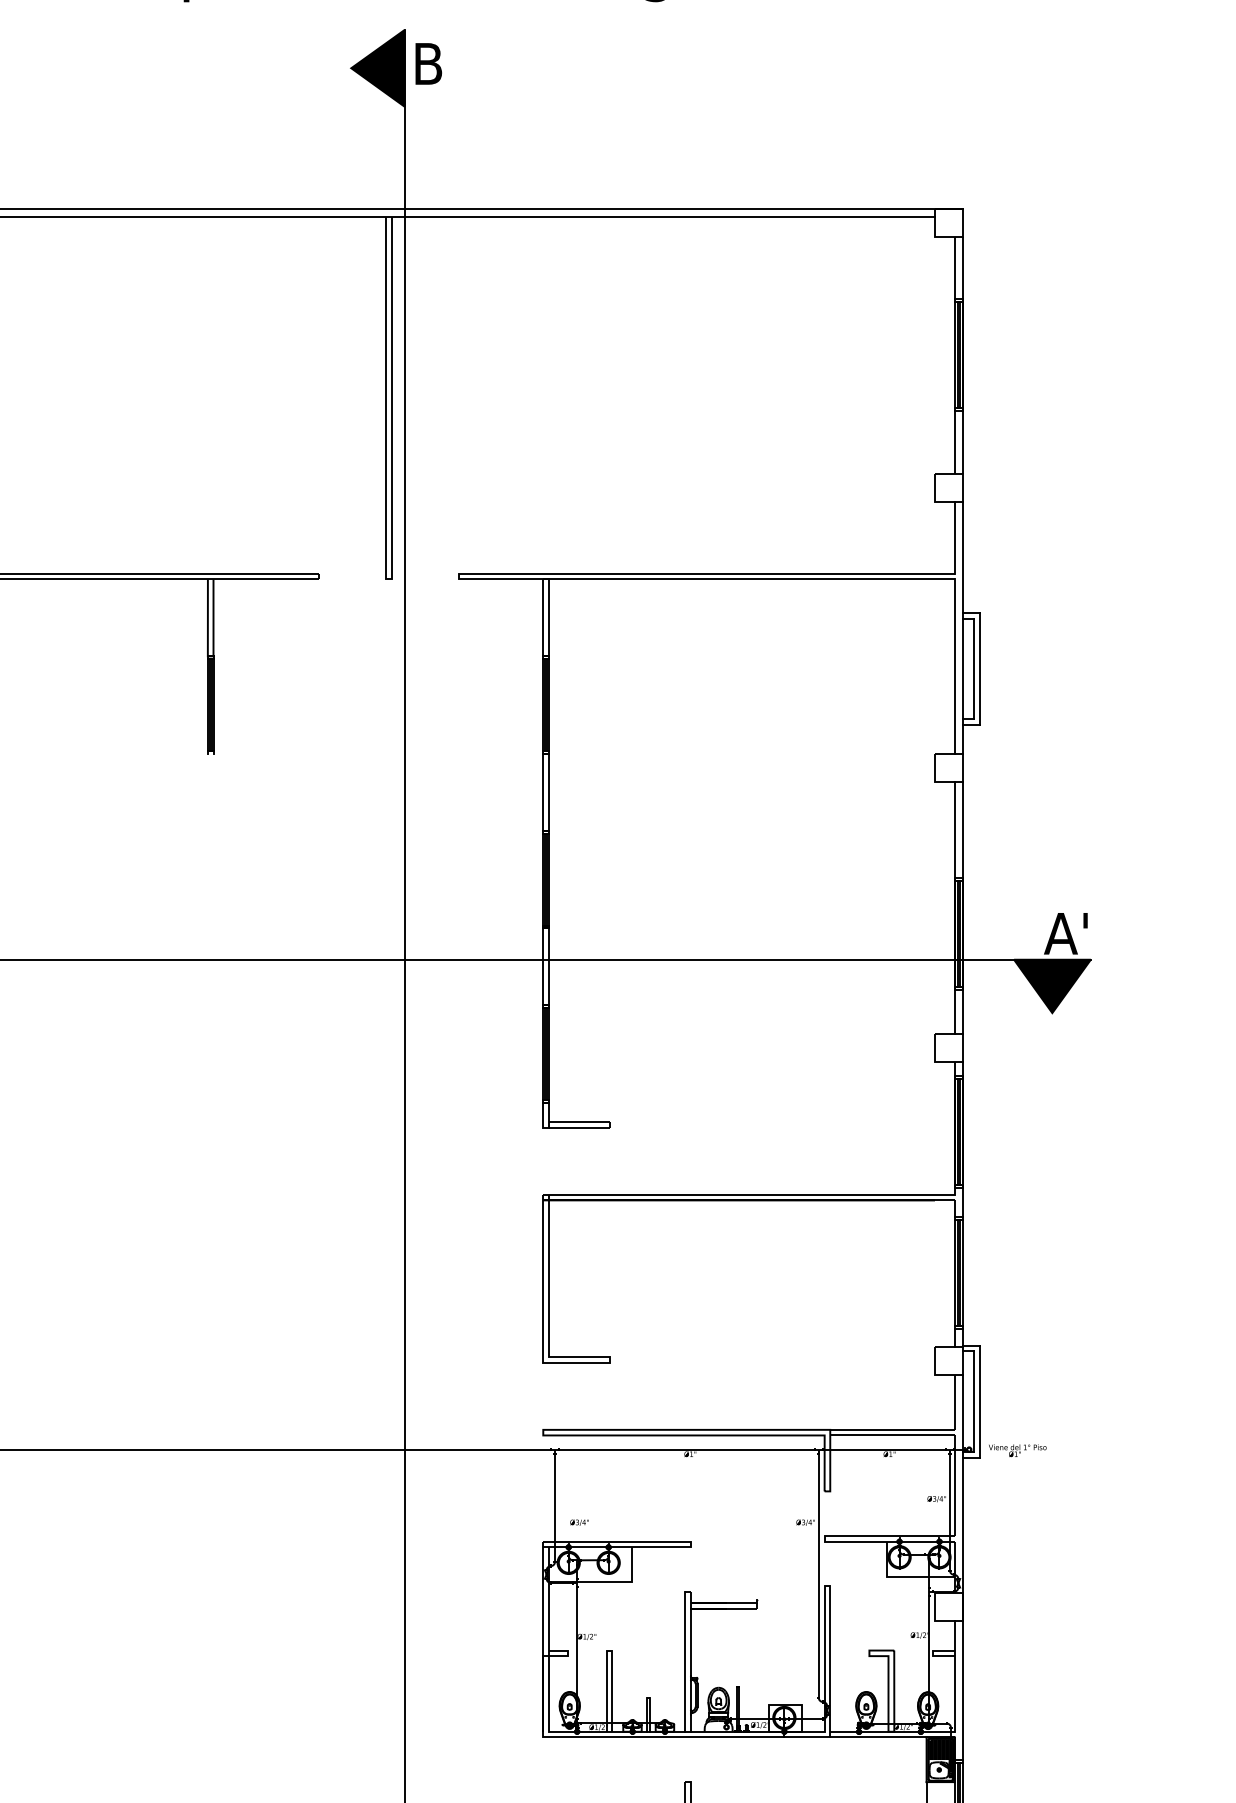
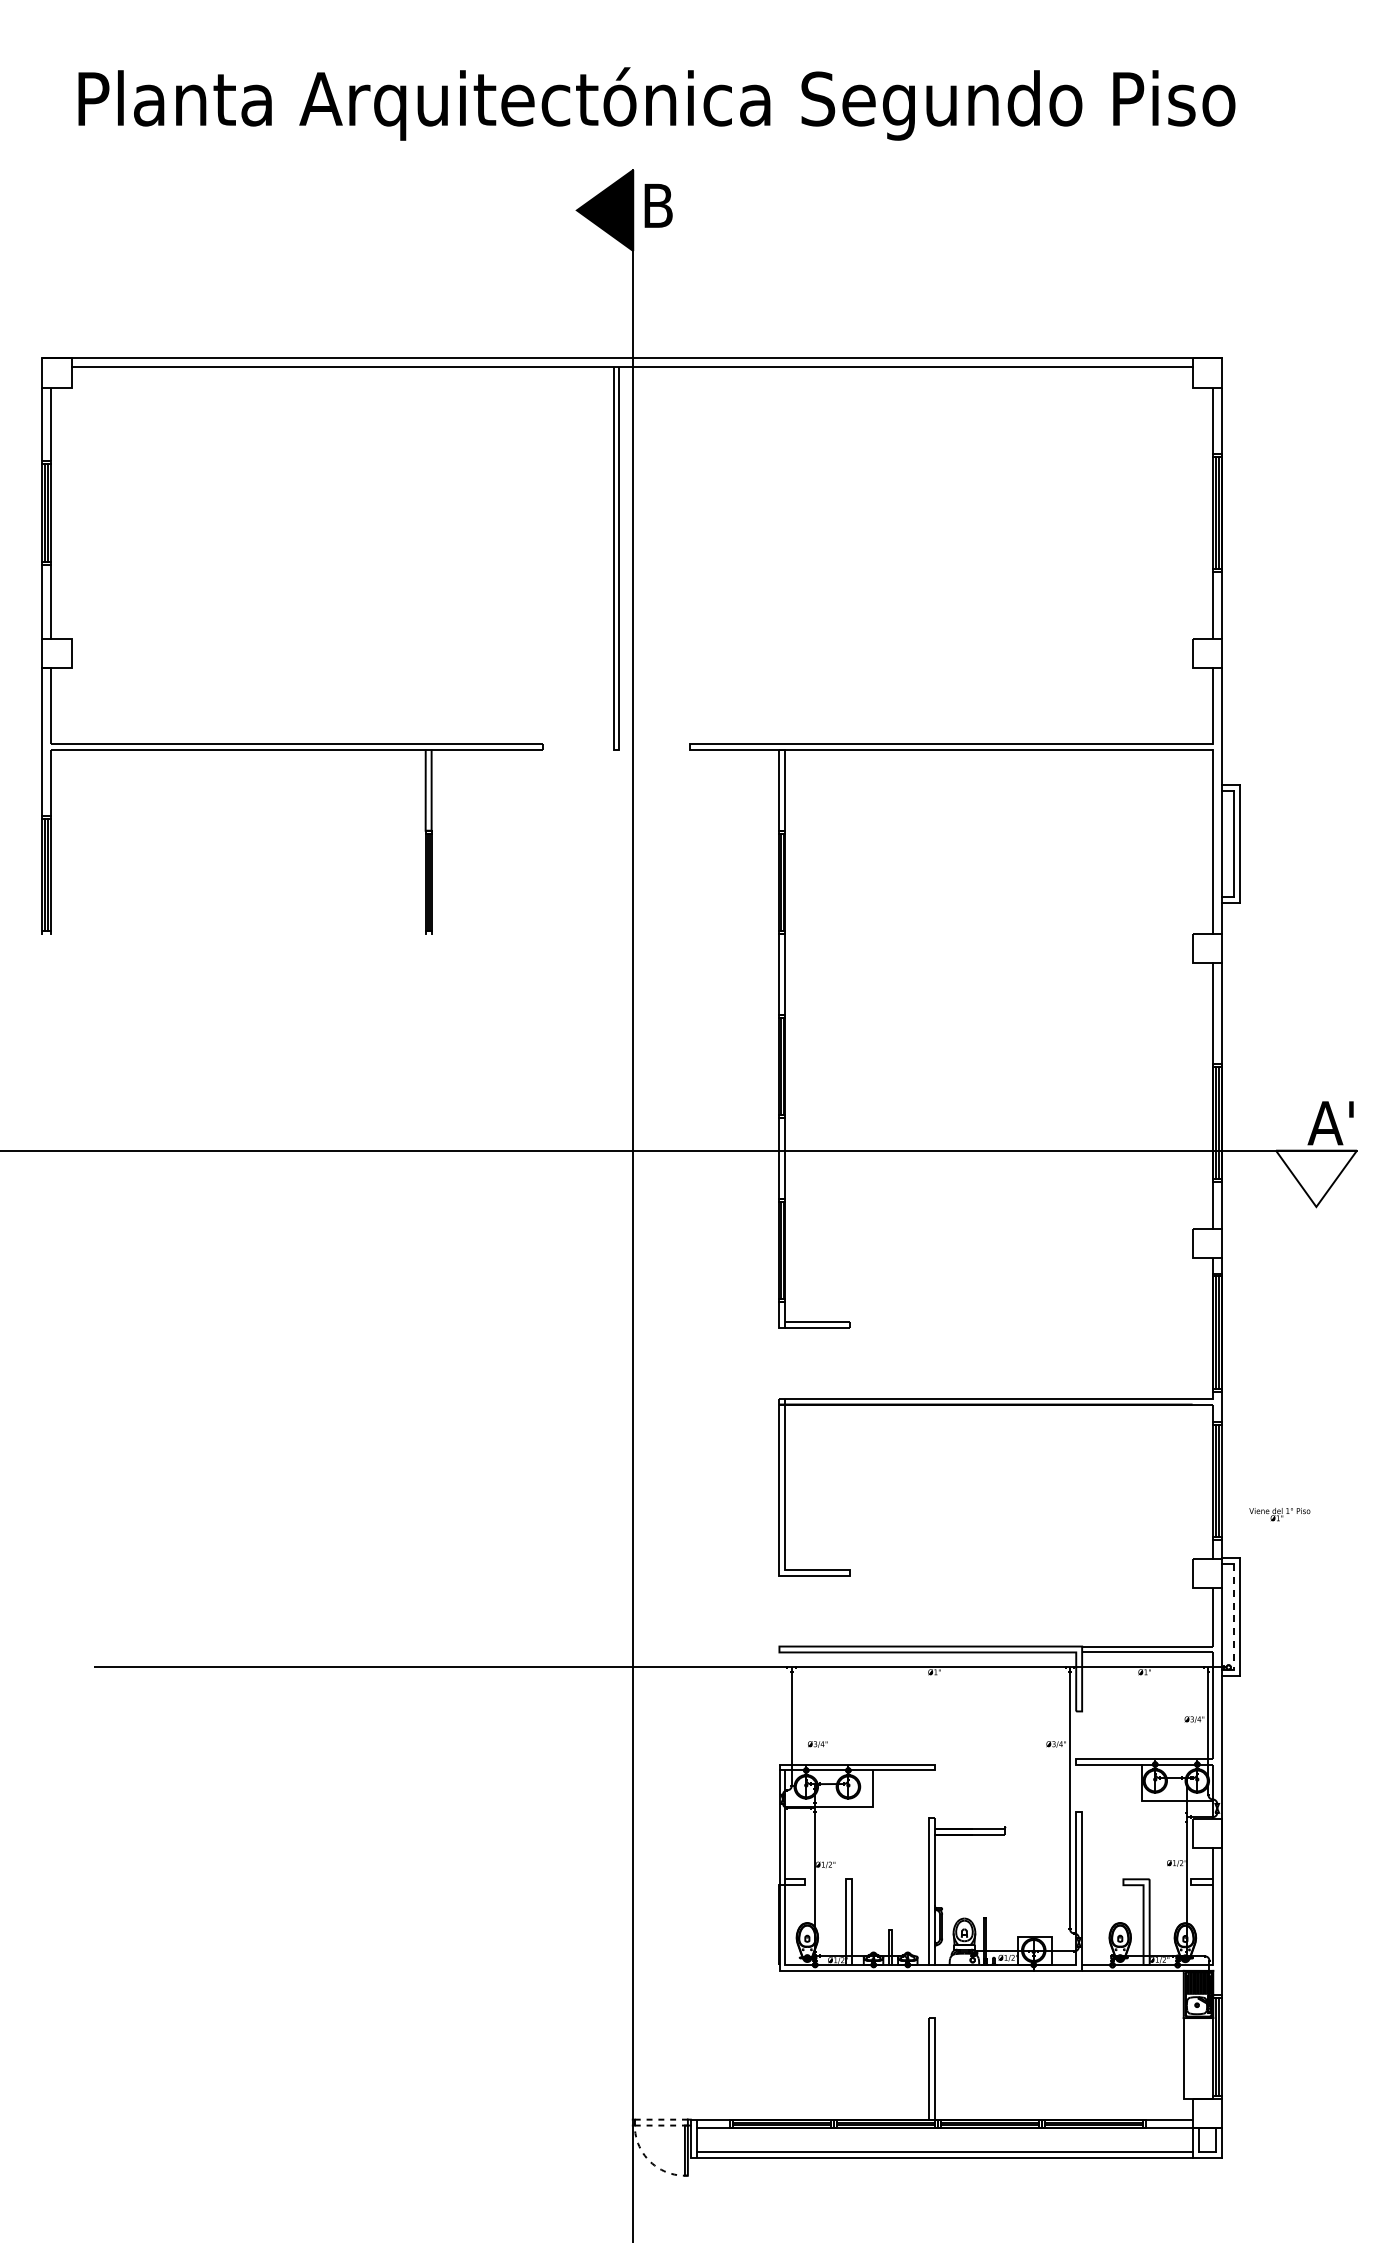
fill: (1052, 986) -> (1316, 1178), removed
line: (973, 1402) -> (1233, 1617), solid -> dashed
text: (1017, 1450) -> (1279, 1514), moved

